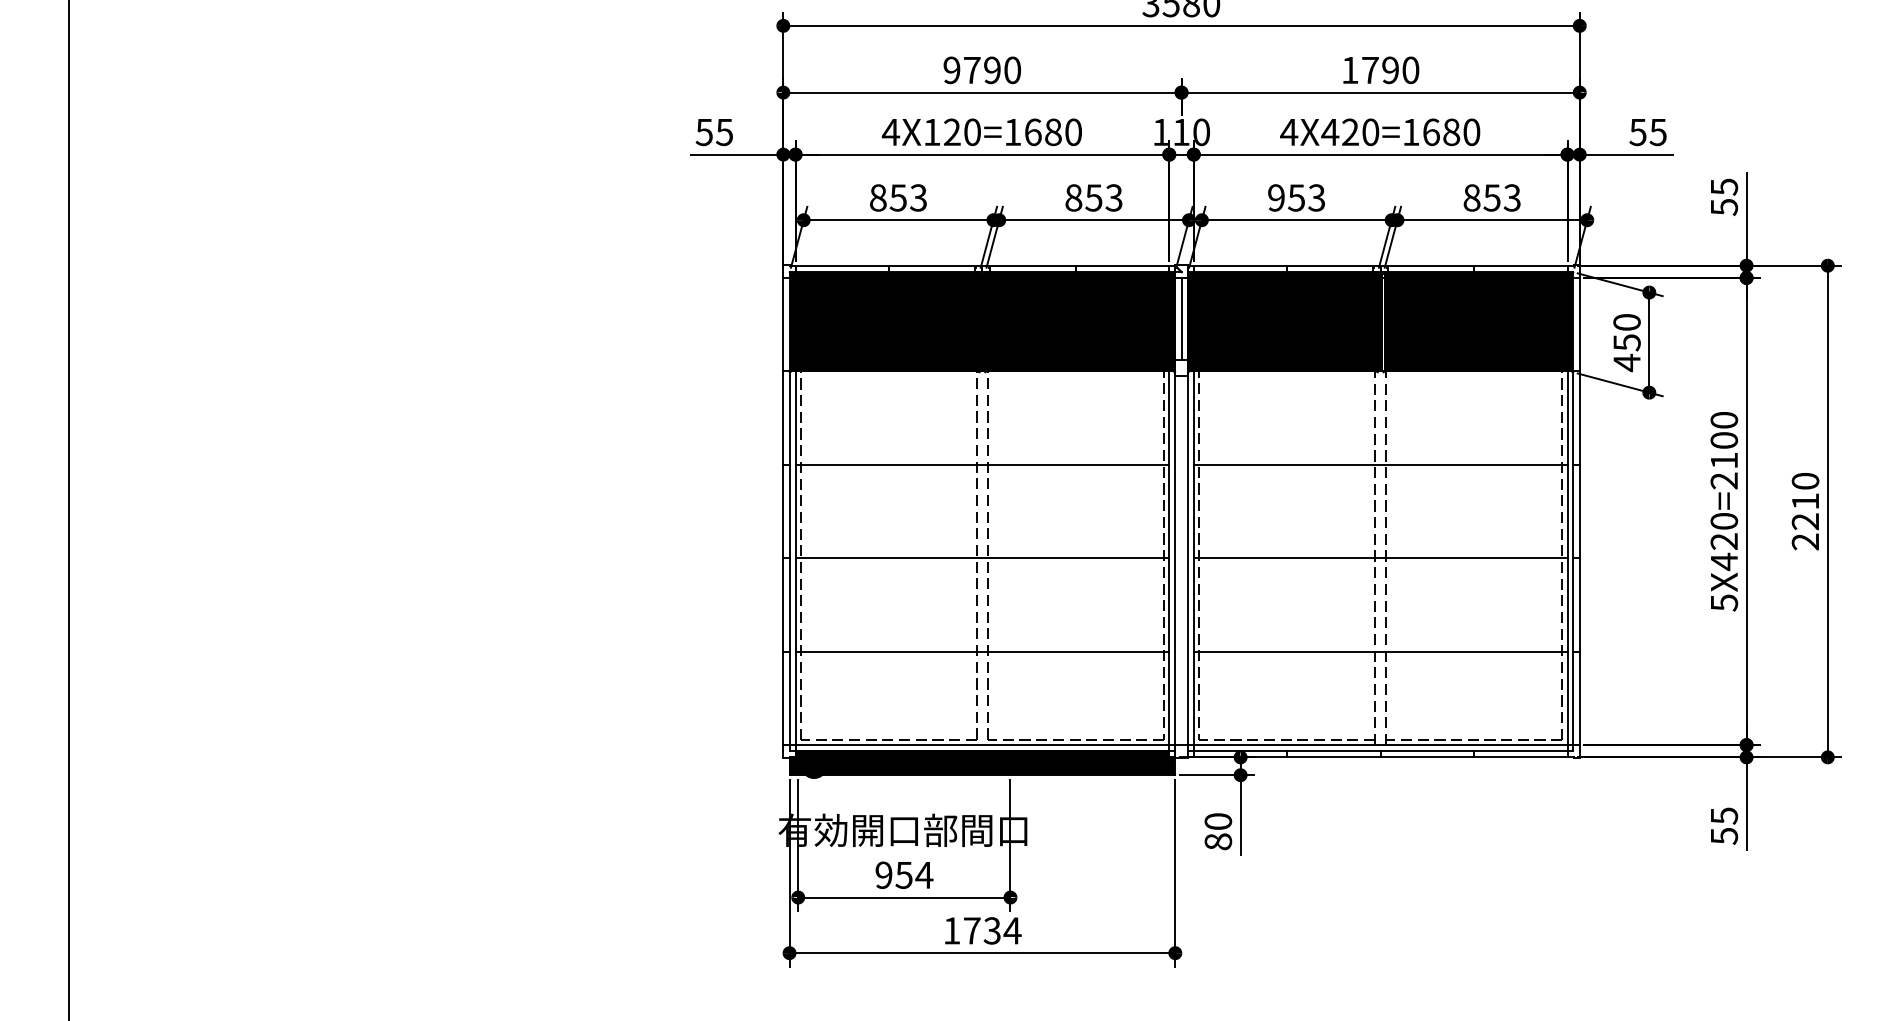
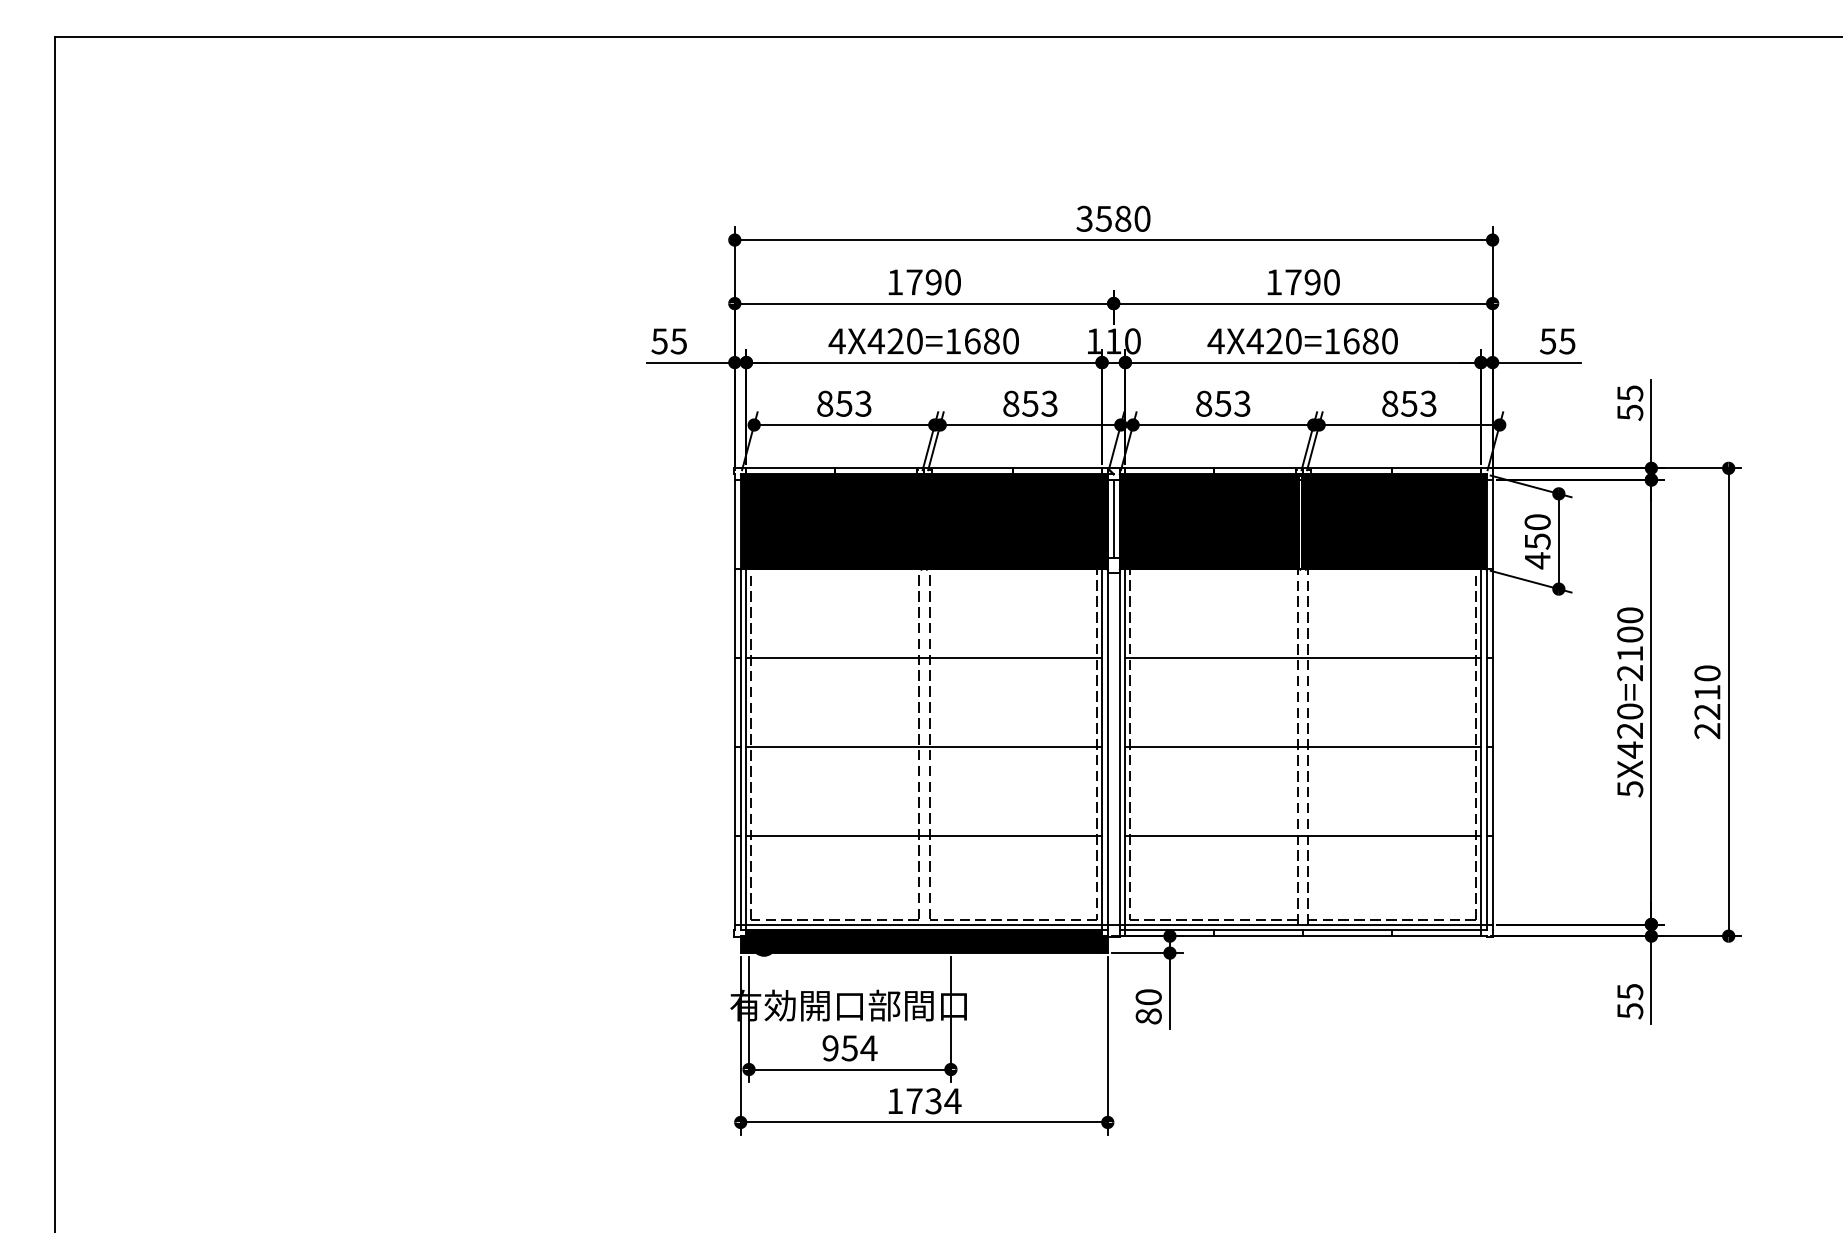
text: (952, 70) -> (895, 282), 9790 -> 1790
text: (931, 131) -> (875, 340), 4X120=1680 -> 4X420=1680
text: (1276, 197) -> (1204, 403), 953 -> 853

